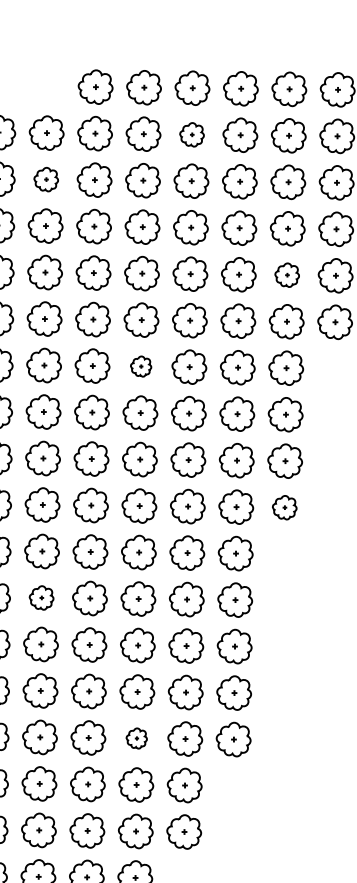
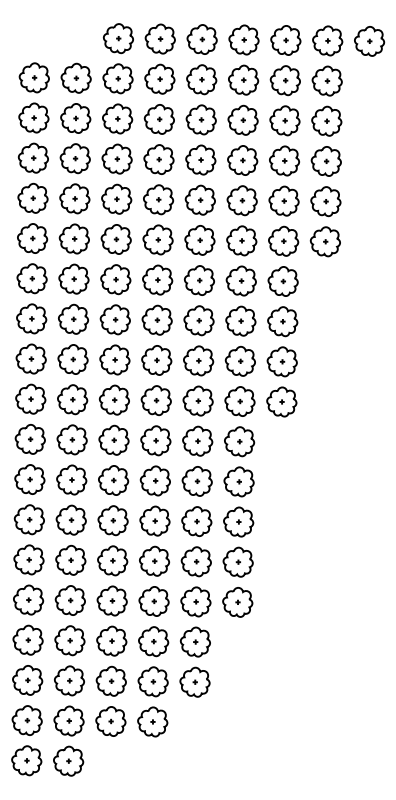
part: (191, 134) -> (201, 79), size x1.43
part: (45, 179) -> (75, 118), size x1.43
part: (286, 274) -> (283, 200), size x1.43
part: (140, 365) -> (157, 279), size x1.67
part: (284, 507) -> (281, 401), size x1.43
part: (41, 597) -> (71, 479), size x1.43
part: (136, 738) -> (153, 601), size x1.67

